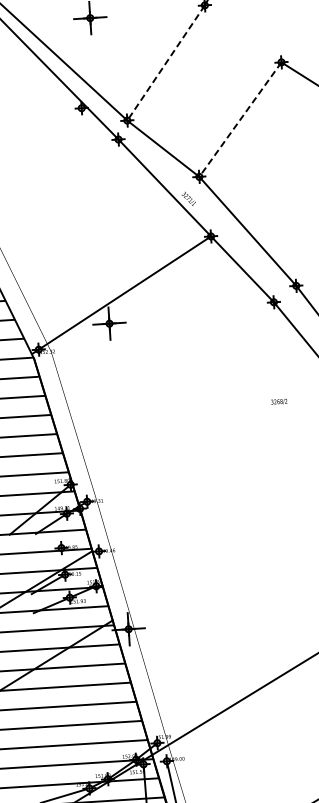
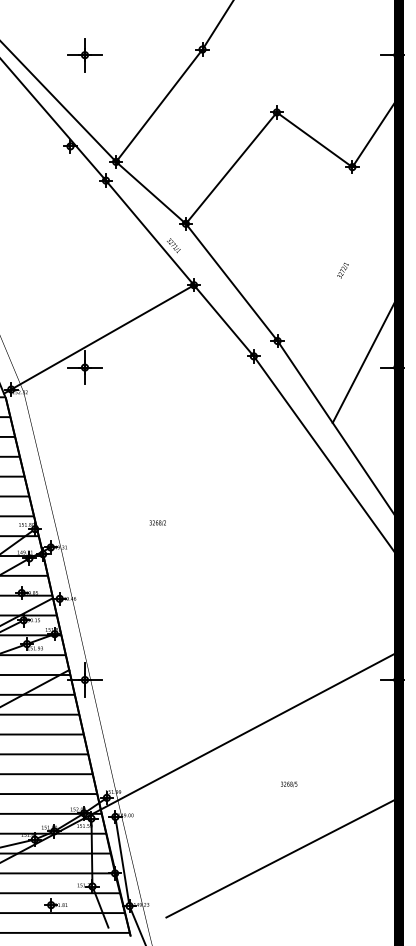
line: (166, 62) -> (159, 105), dashed -> solid
line: (240, 119) -> (231, 168), dashed -> solid
text: (278, 401) -> (157, 522), moved

